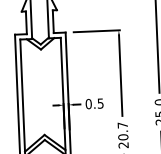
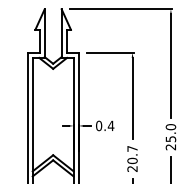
text: (100, 103) -> (110, 125), 0.5 -> 0.4

